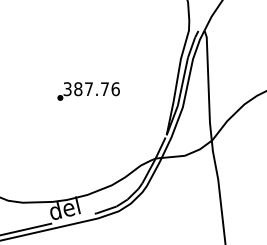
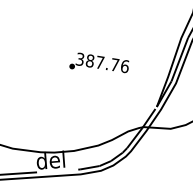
text: (88, 91) -> (99, 64), moved

